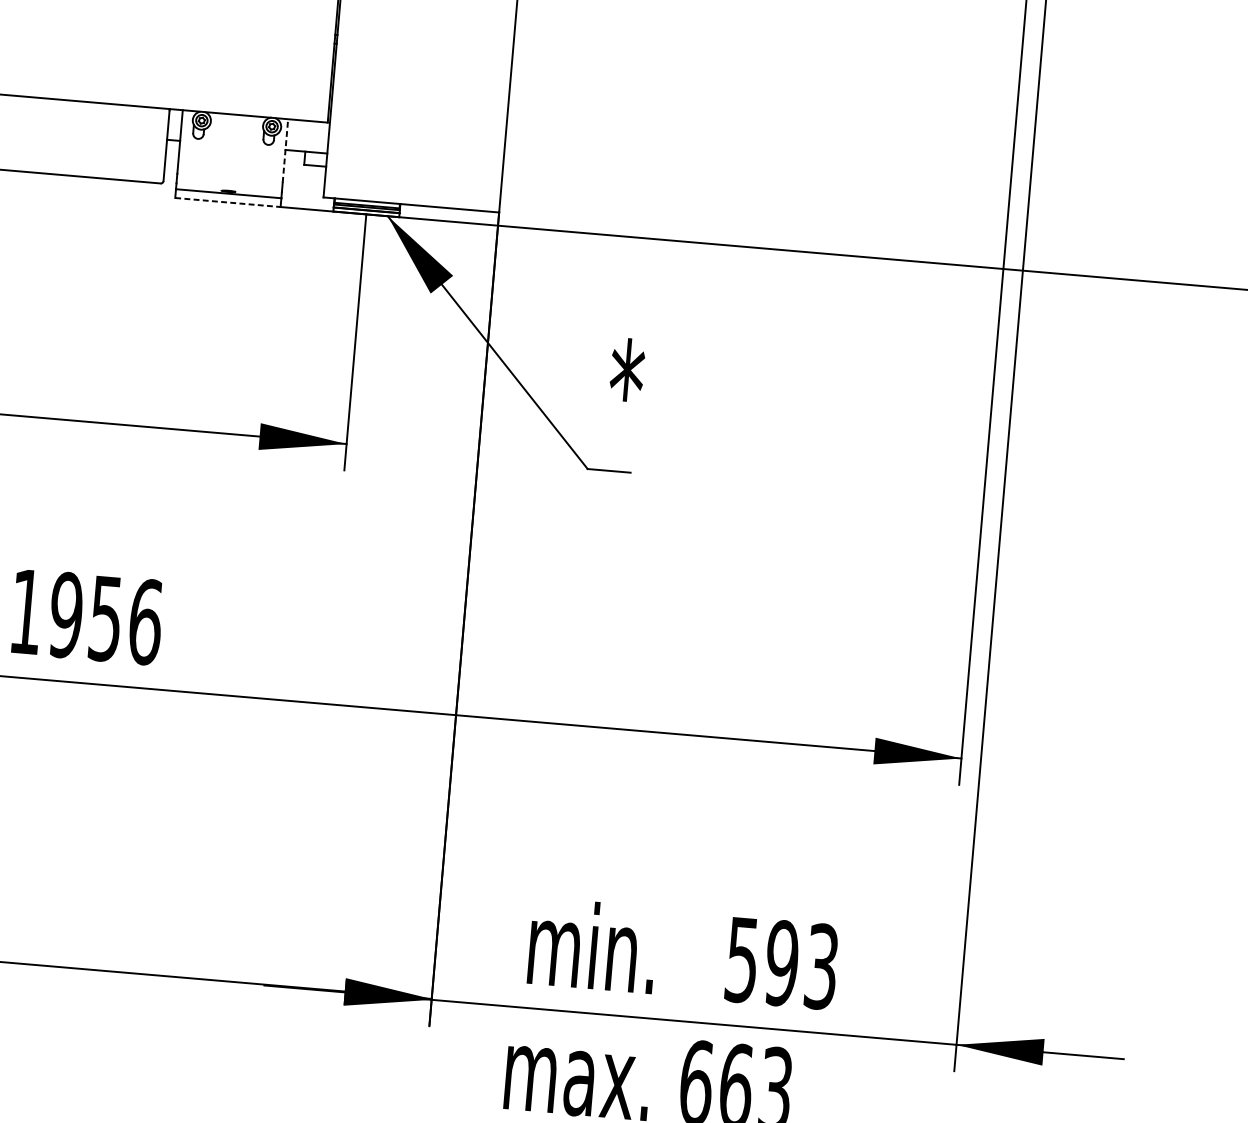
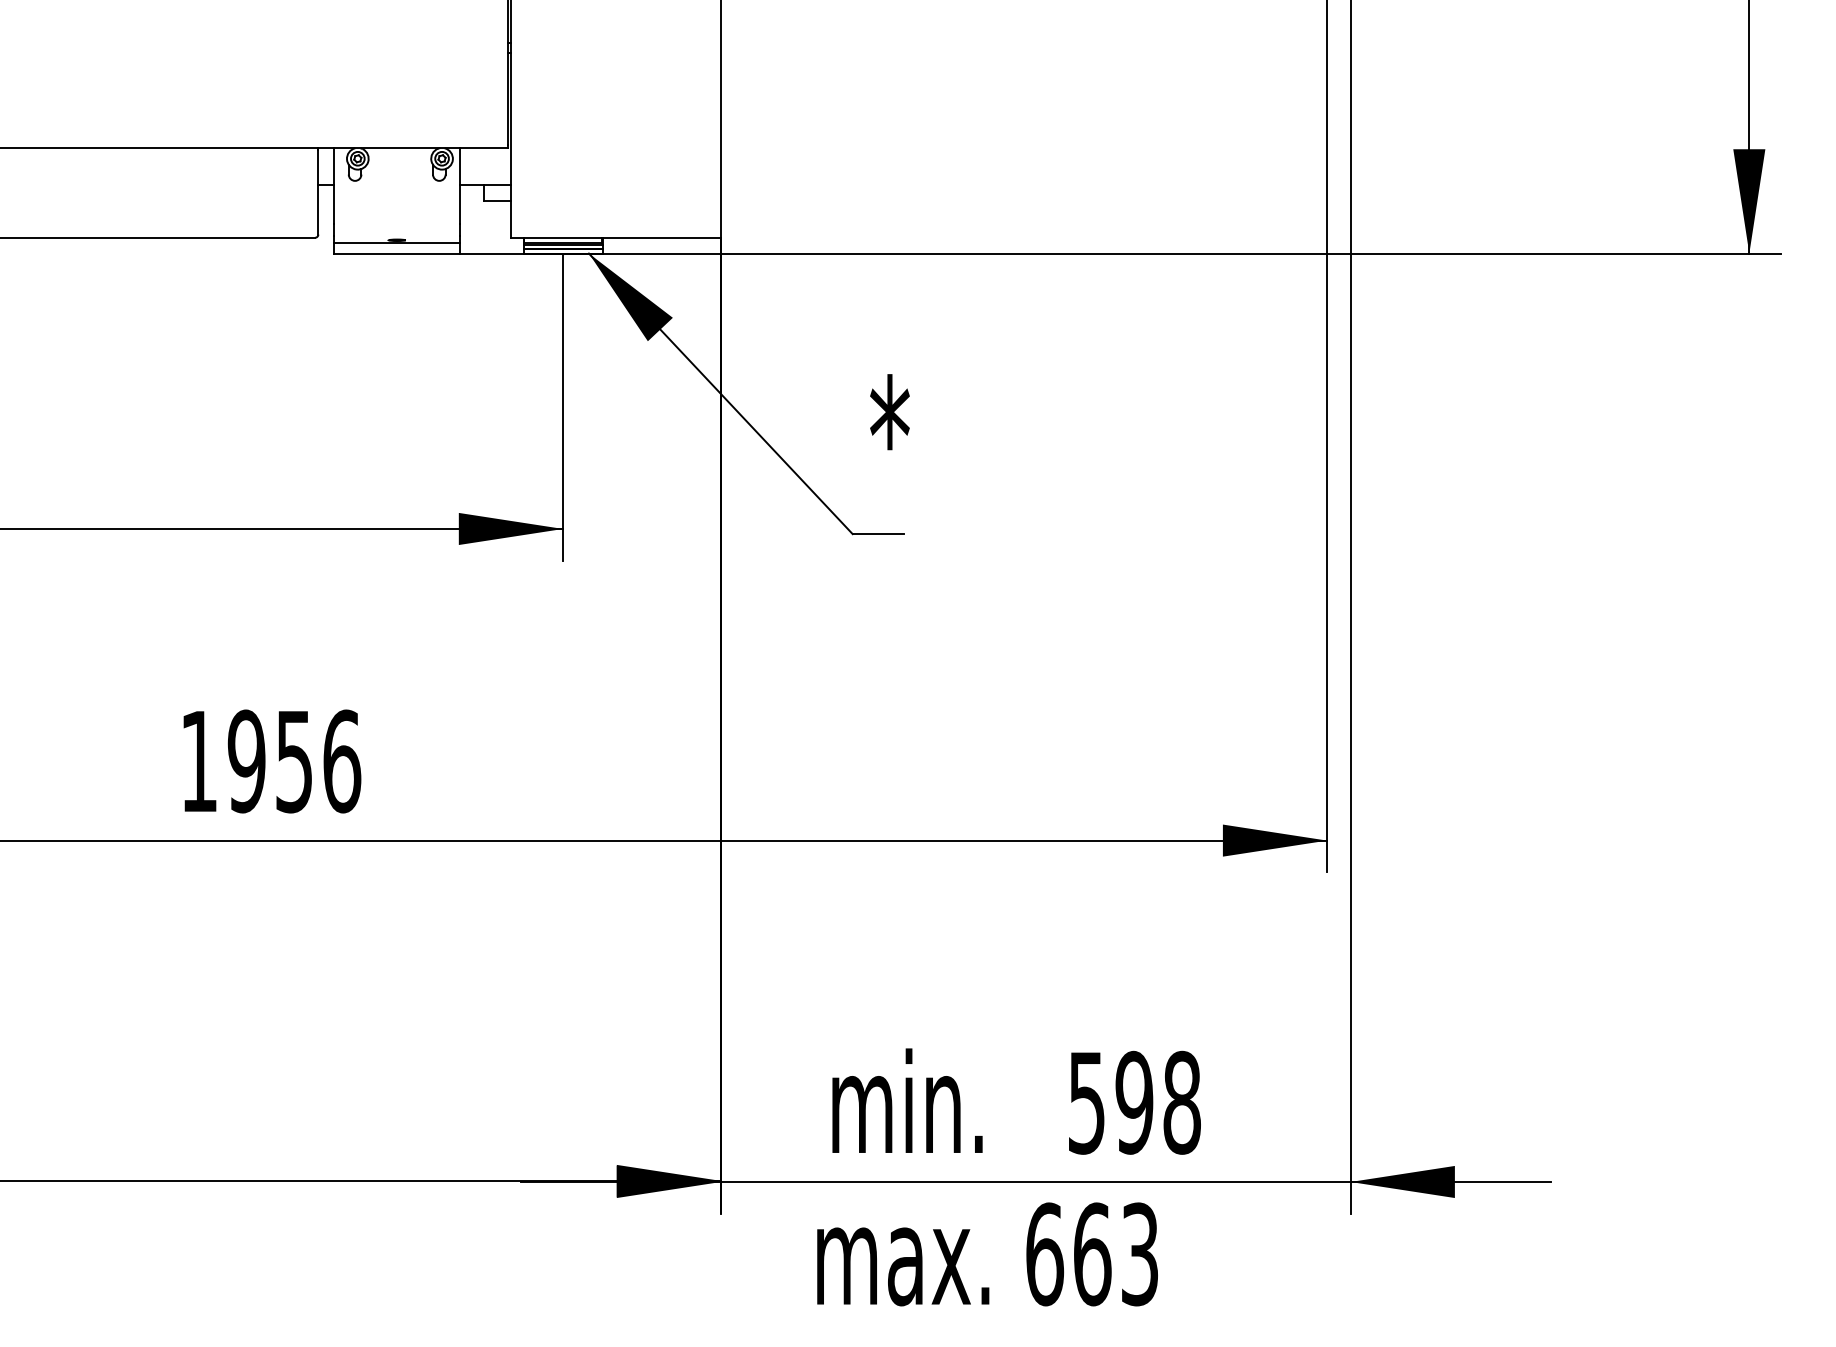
line: (285, 150) -> (460, 185), dashed -> solid
line: (228, 202) -> (397, 253), dashed -> solid
text: (821, 966) -> (1181, 1102), 593 -> 598

